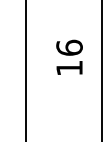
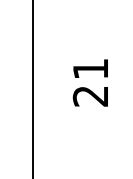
text: (69, 57) -> (90, 81), 16 -> 21

